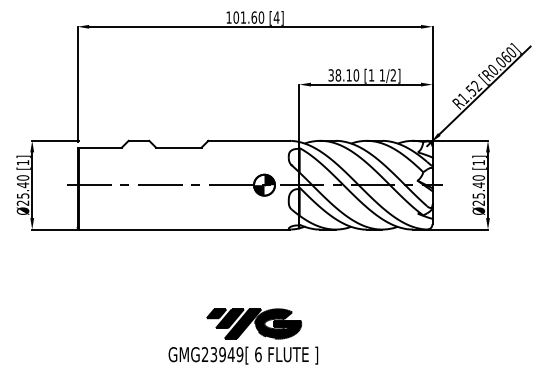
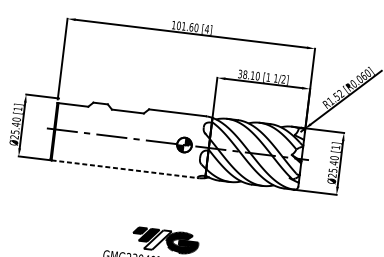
line: (185, 229) -> (125, 169), solid -> dashed
fill: (242, 323) -> (157, 239), removed

